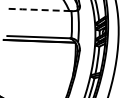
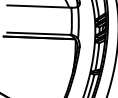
line: (37, 9) -> (37, 6), dashed -> solid

